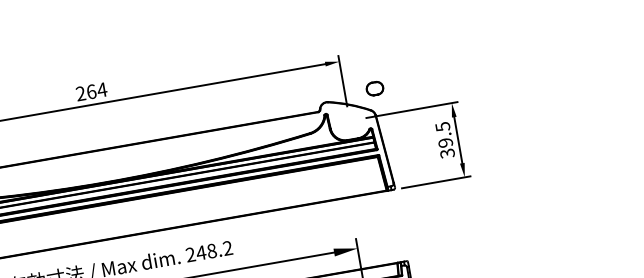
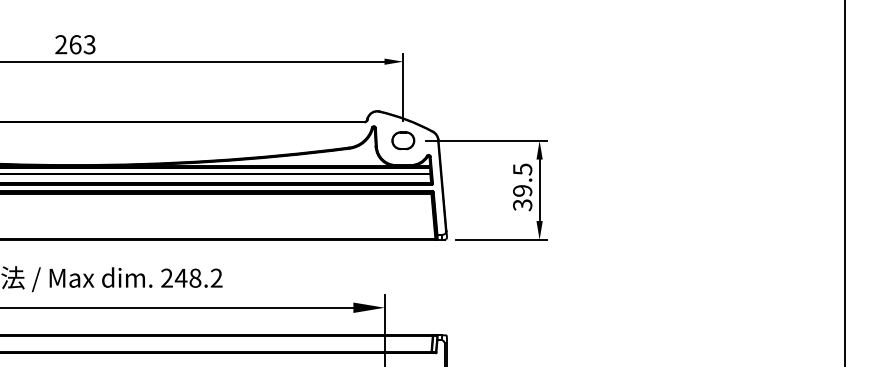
part: (375, 88) -> (403, 140), moved
text: (102, 89) -> (89, 44), 264 -> 263

